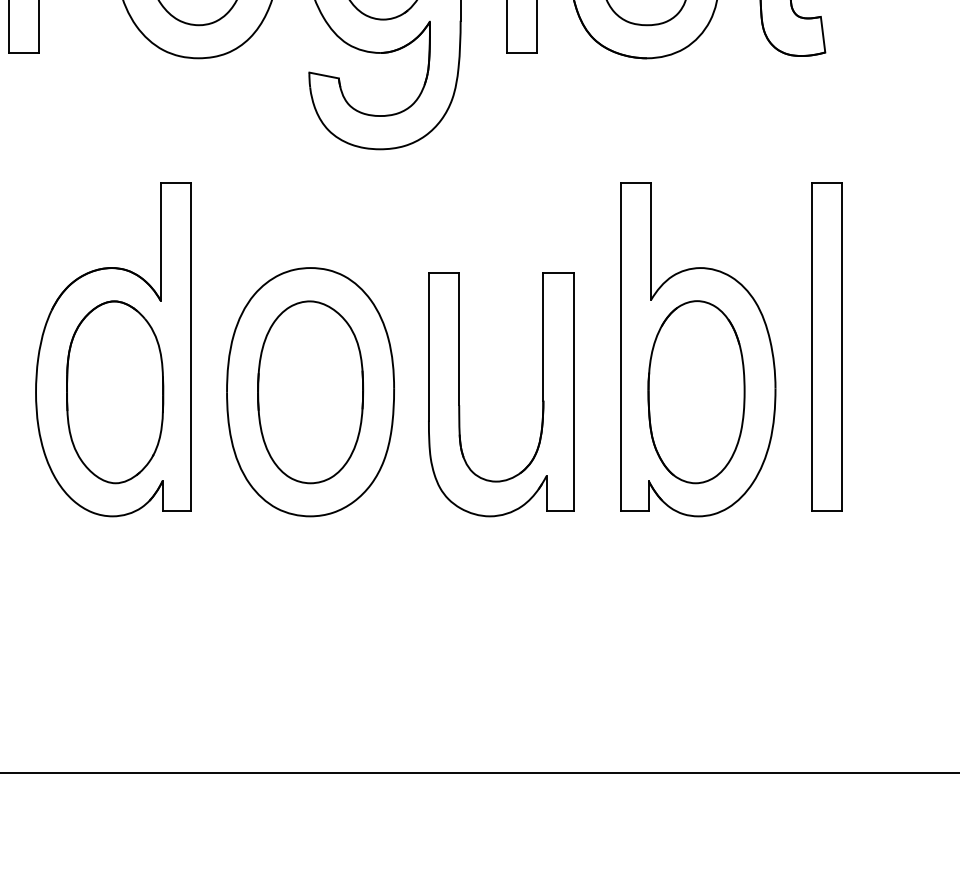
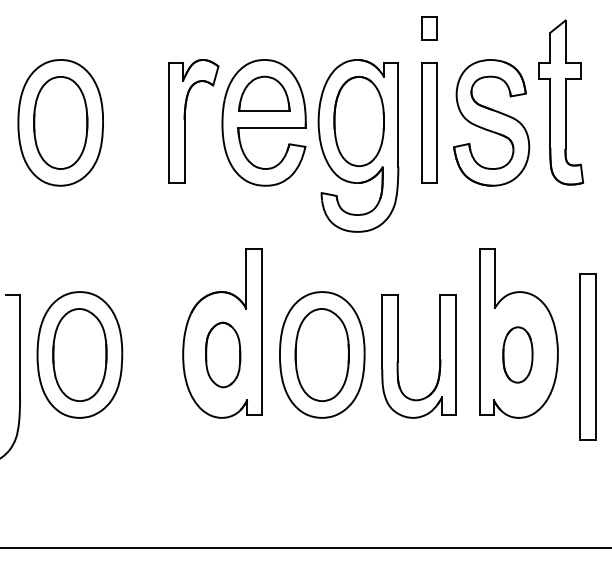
part: (825, 345) -> (587, 356), moved
part: (113, 391) -> (222, 354), size x0.7
part: (695, 391) -> (517, 354), size x0.6

